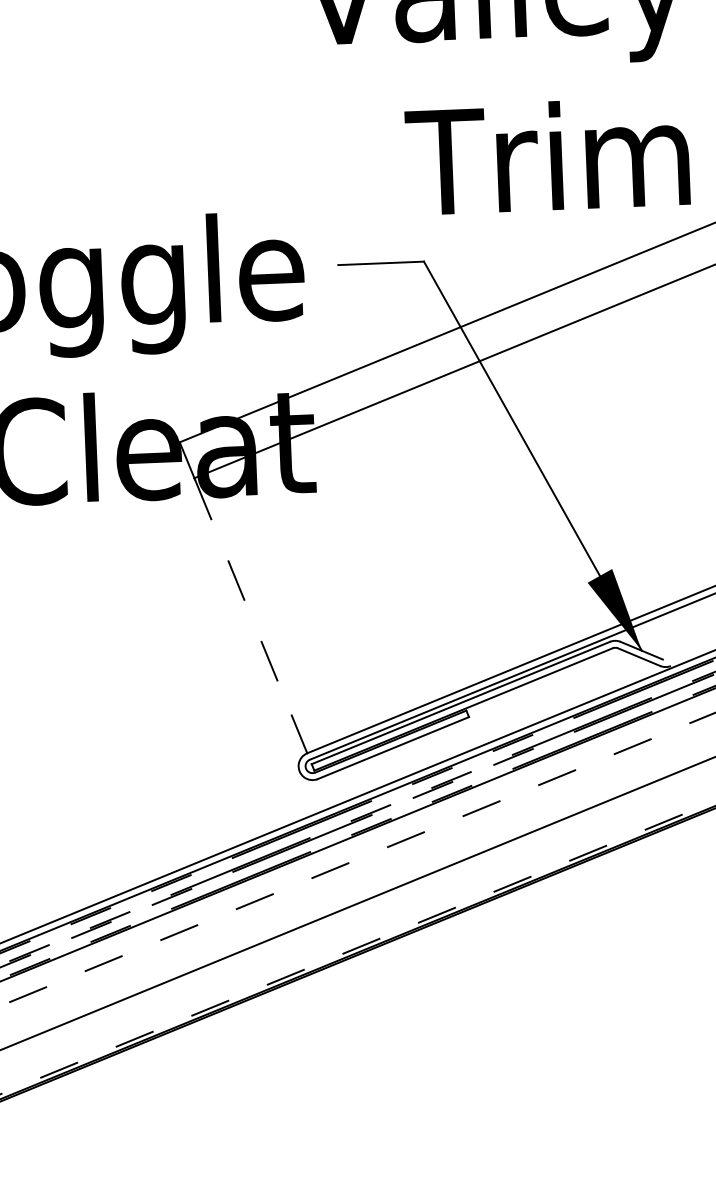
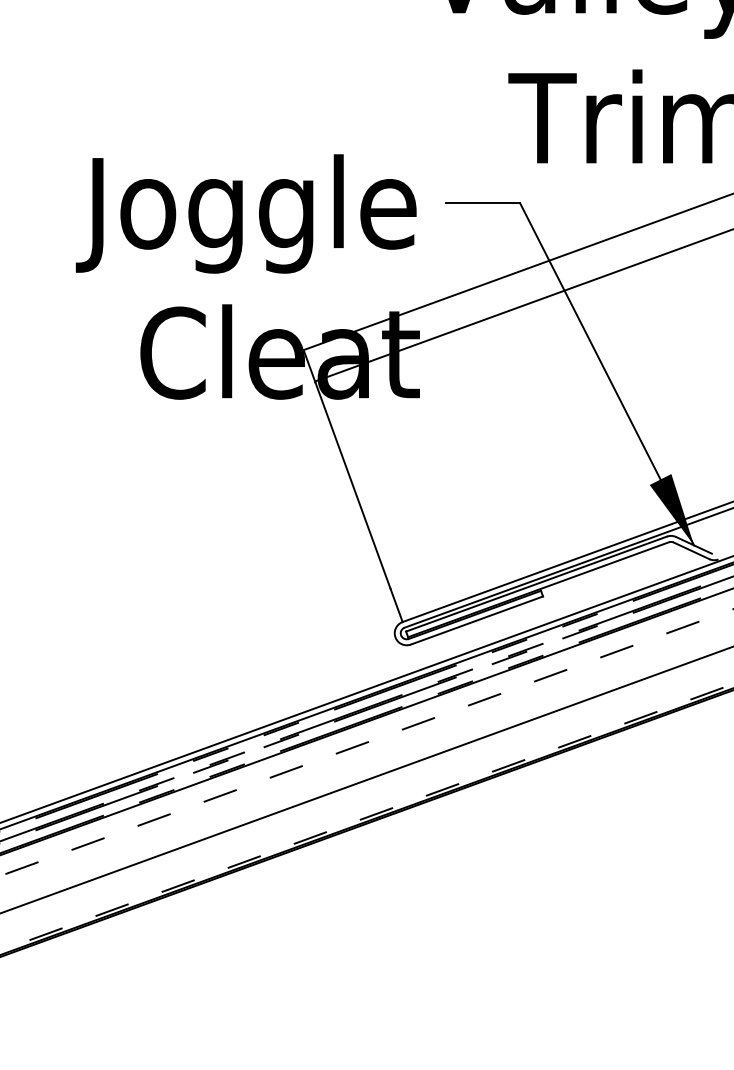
line: (243, 597) -> (353, 485), dashed -> solid

